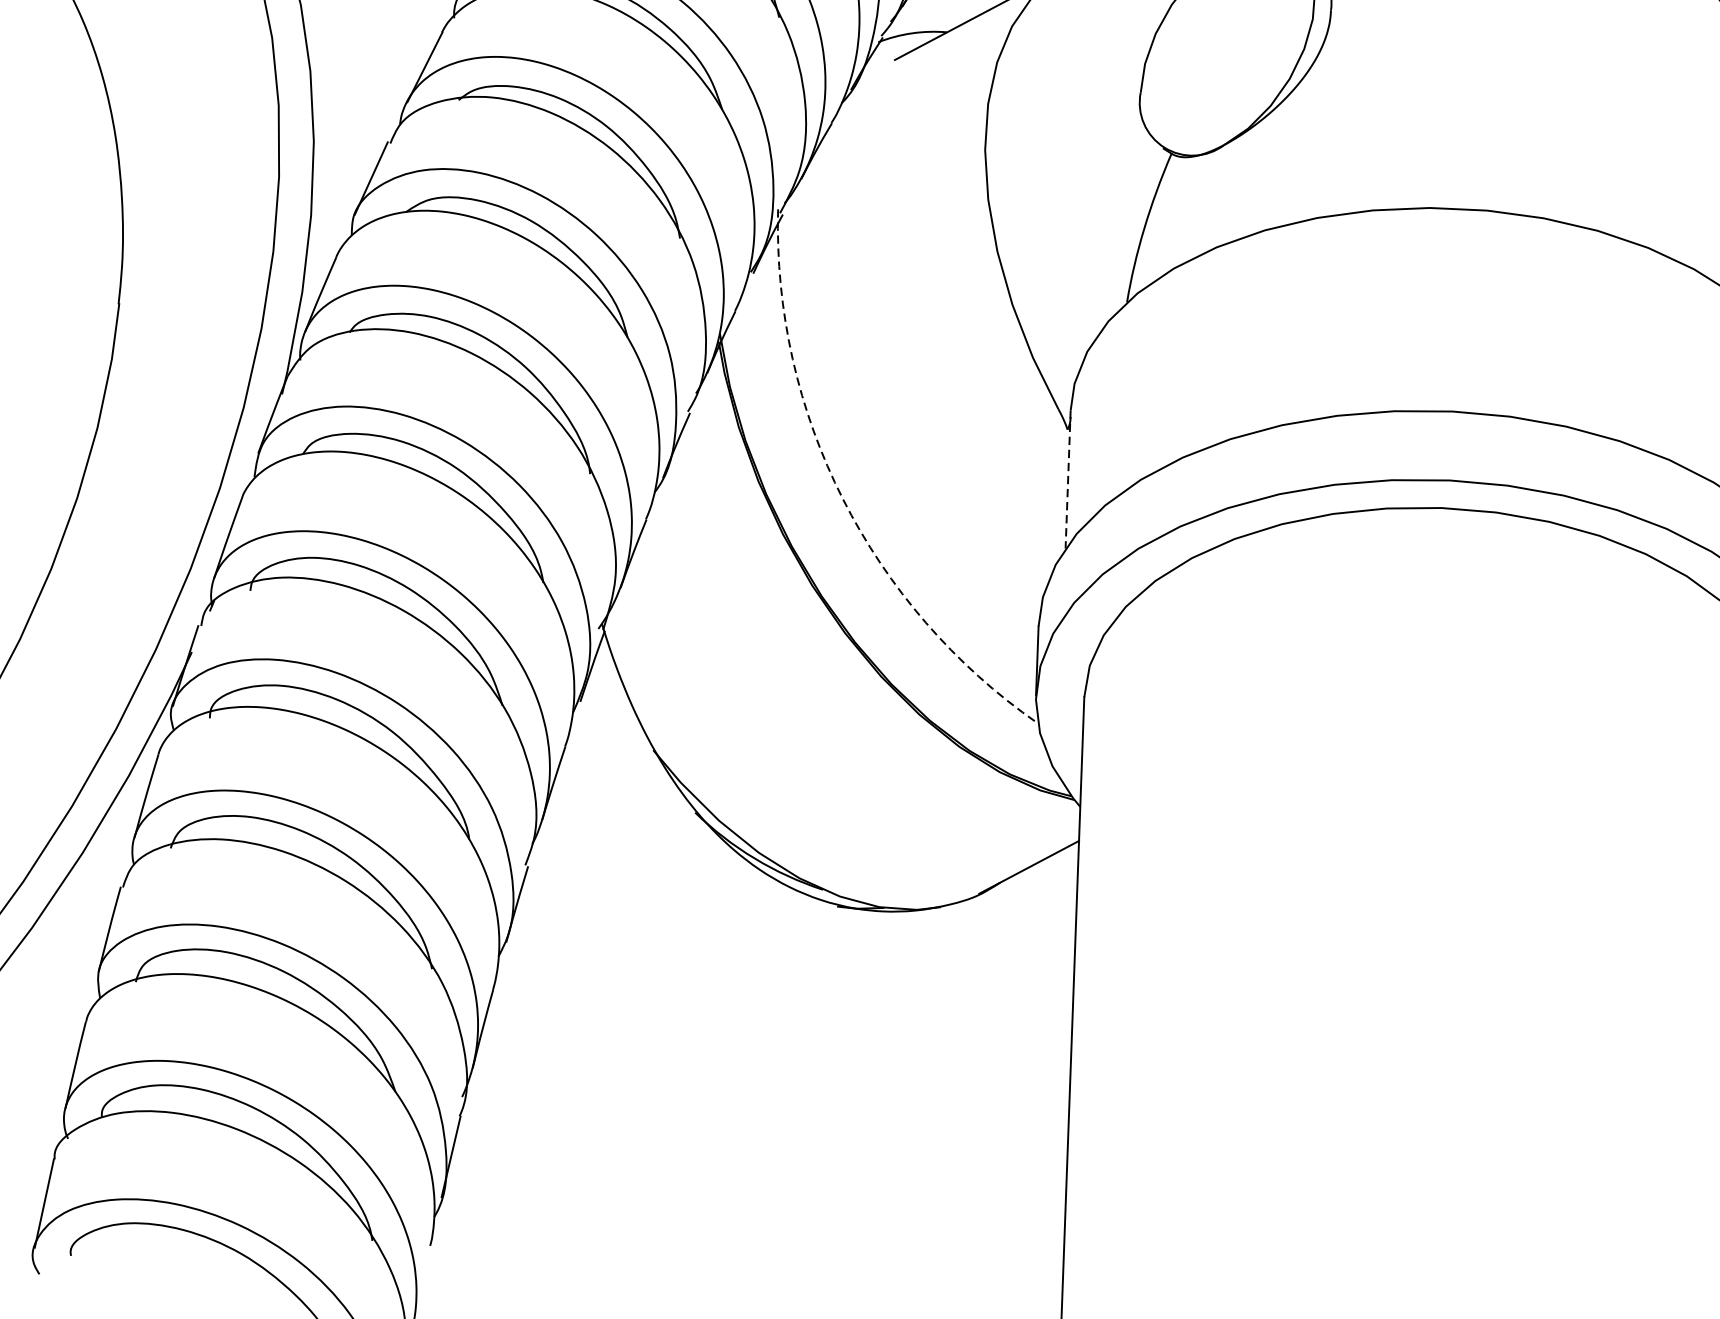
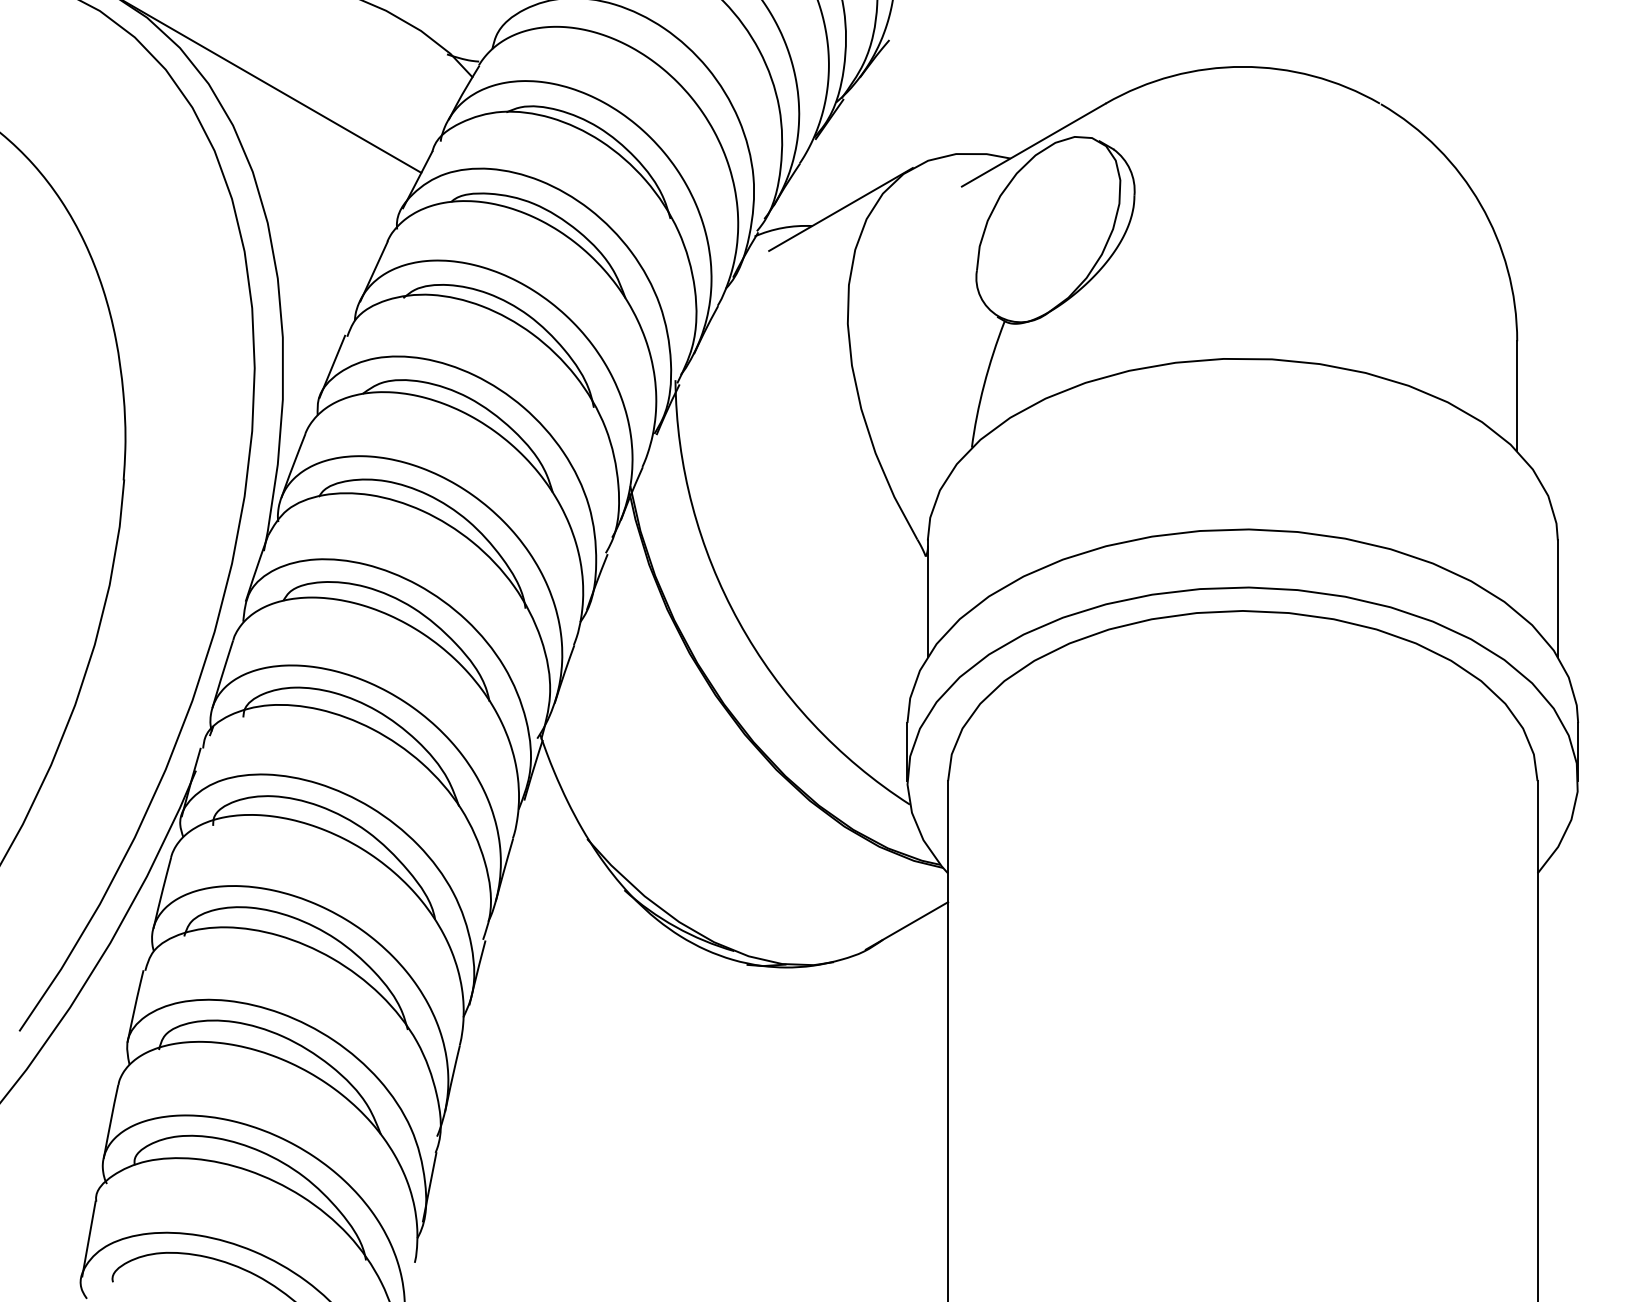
line: (1067, 480) -> (927, 599), dashed -> solid
arc: (843, 499) -> (739, 622), dashed -> solid

